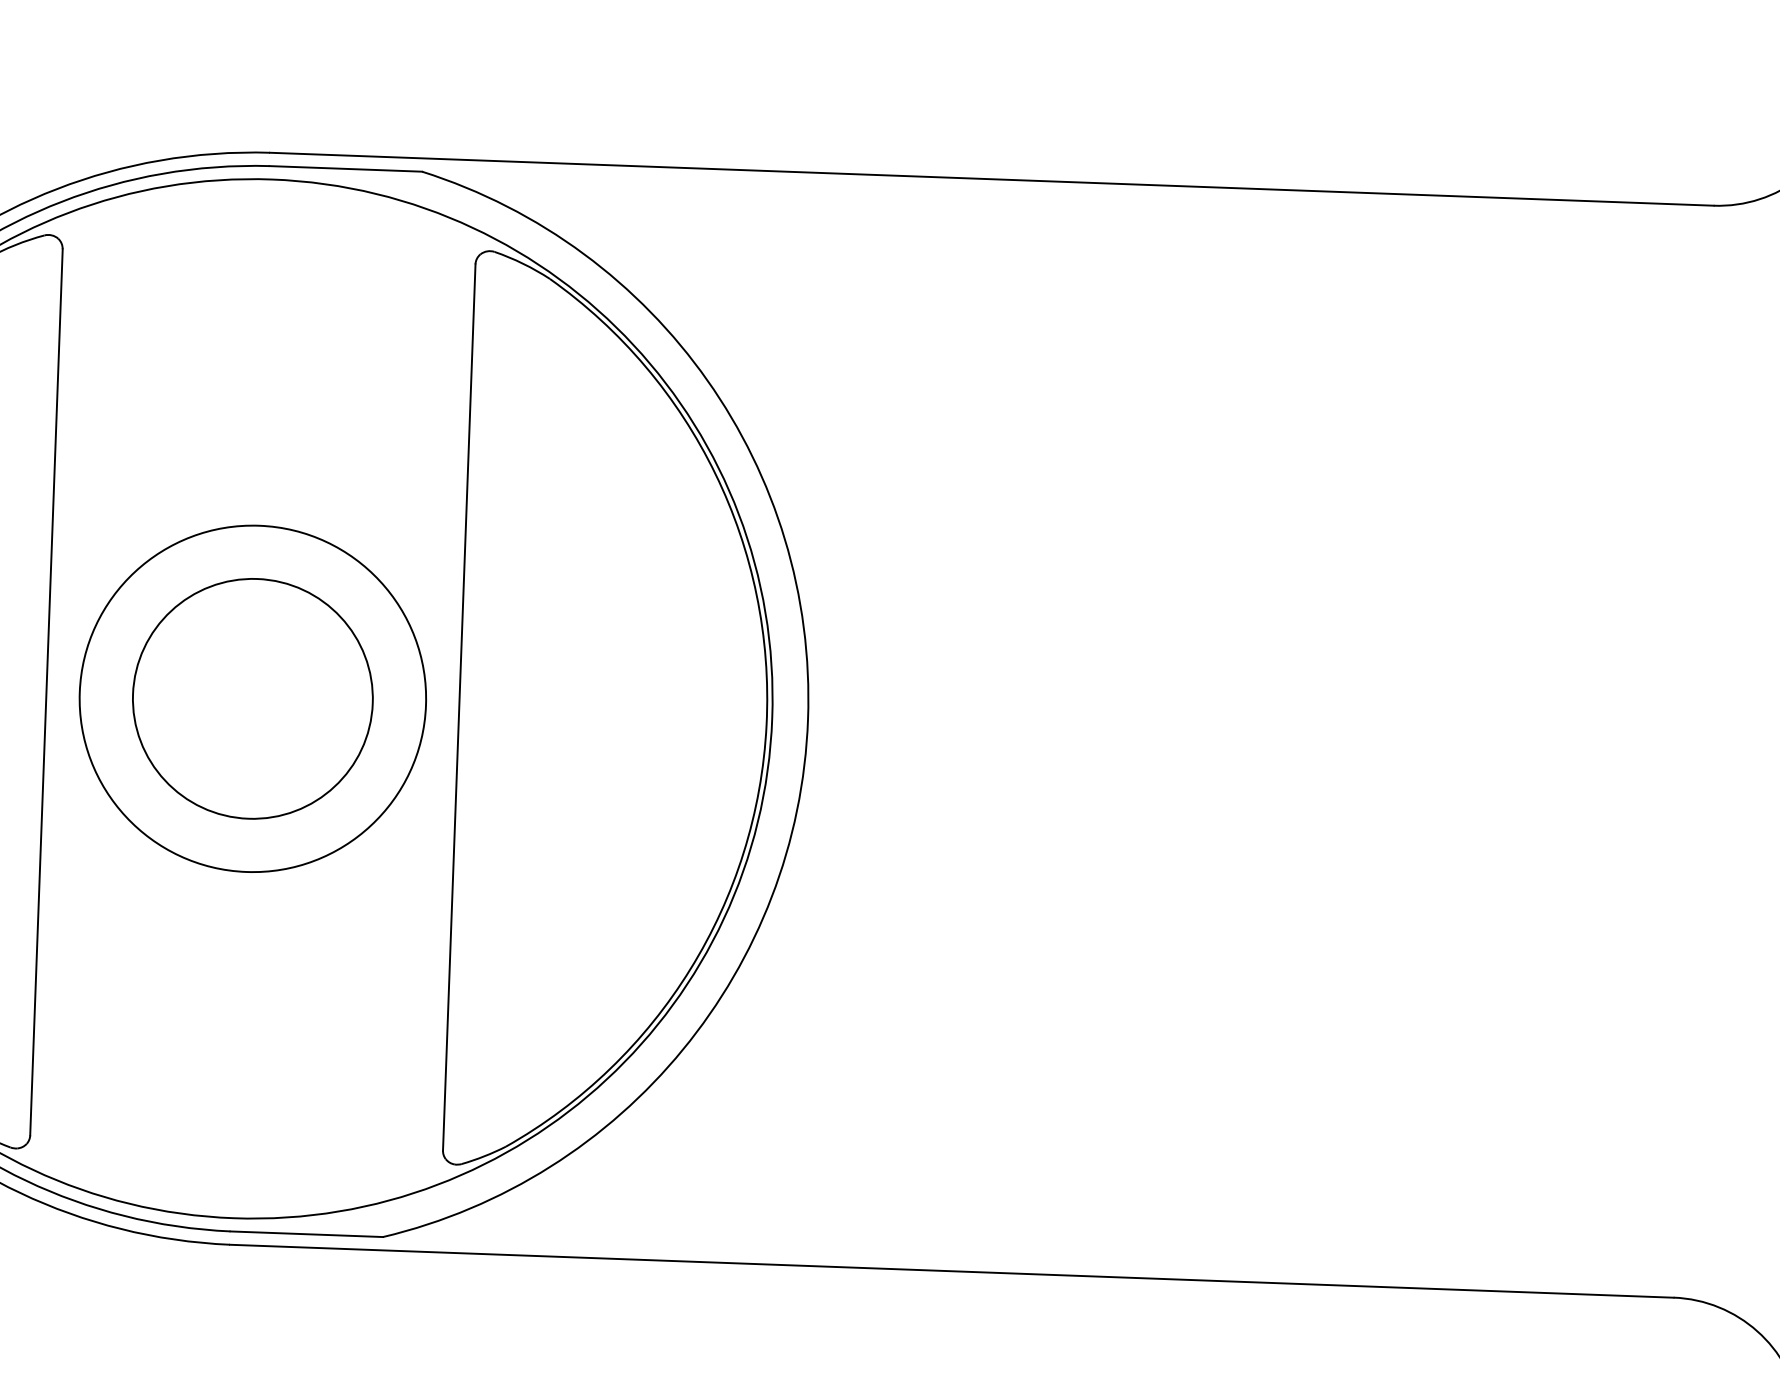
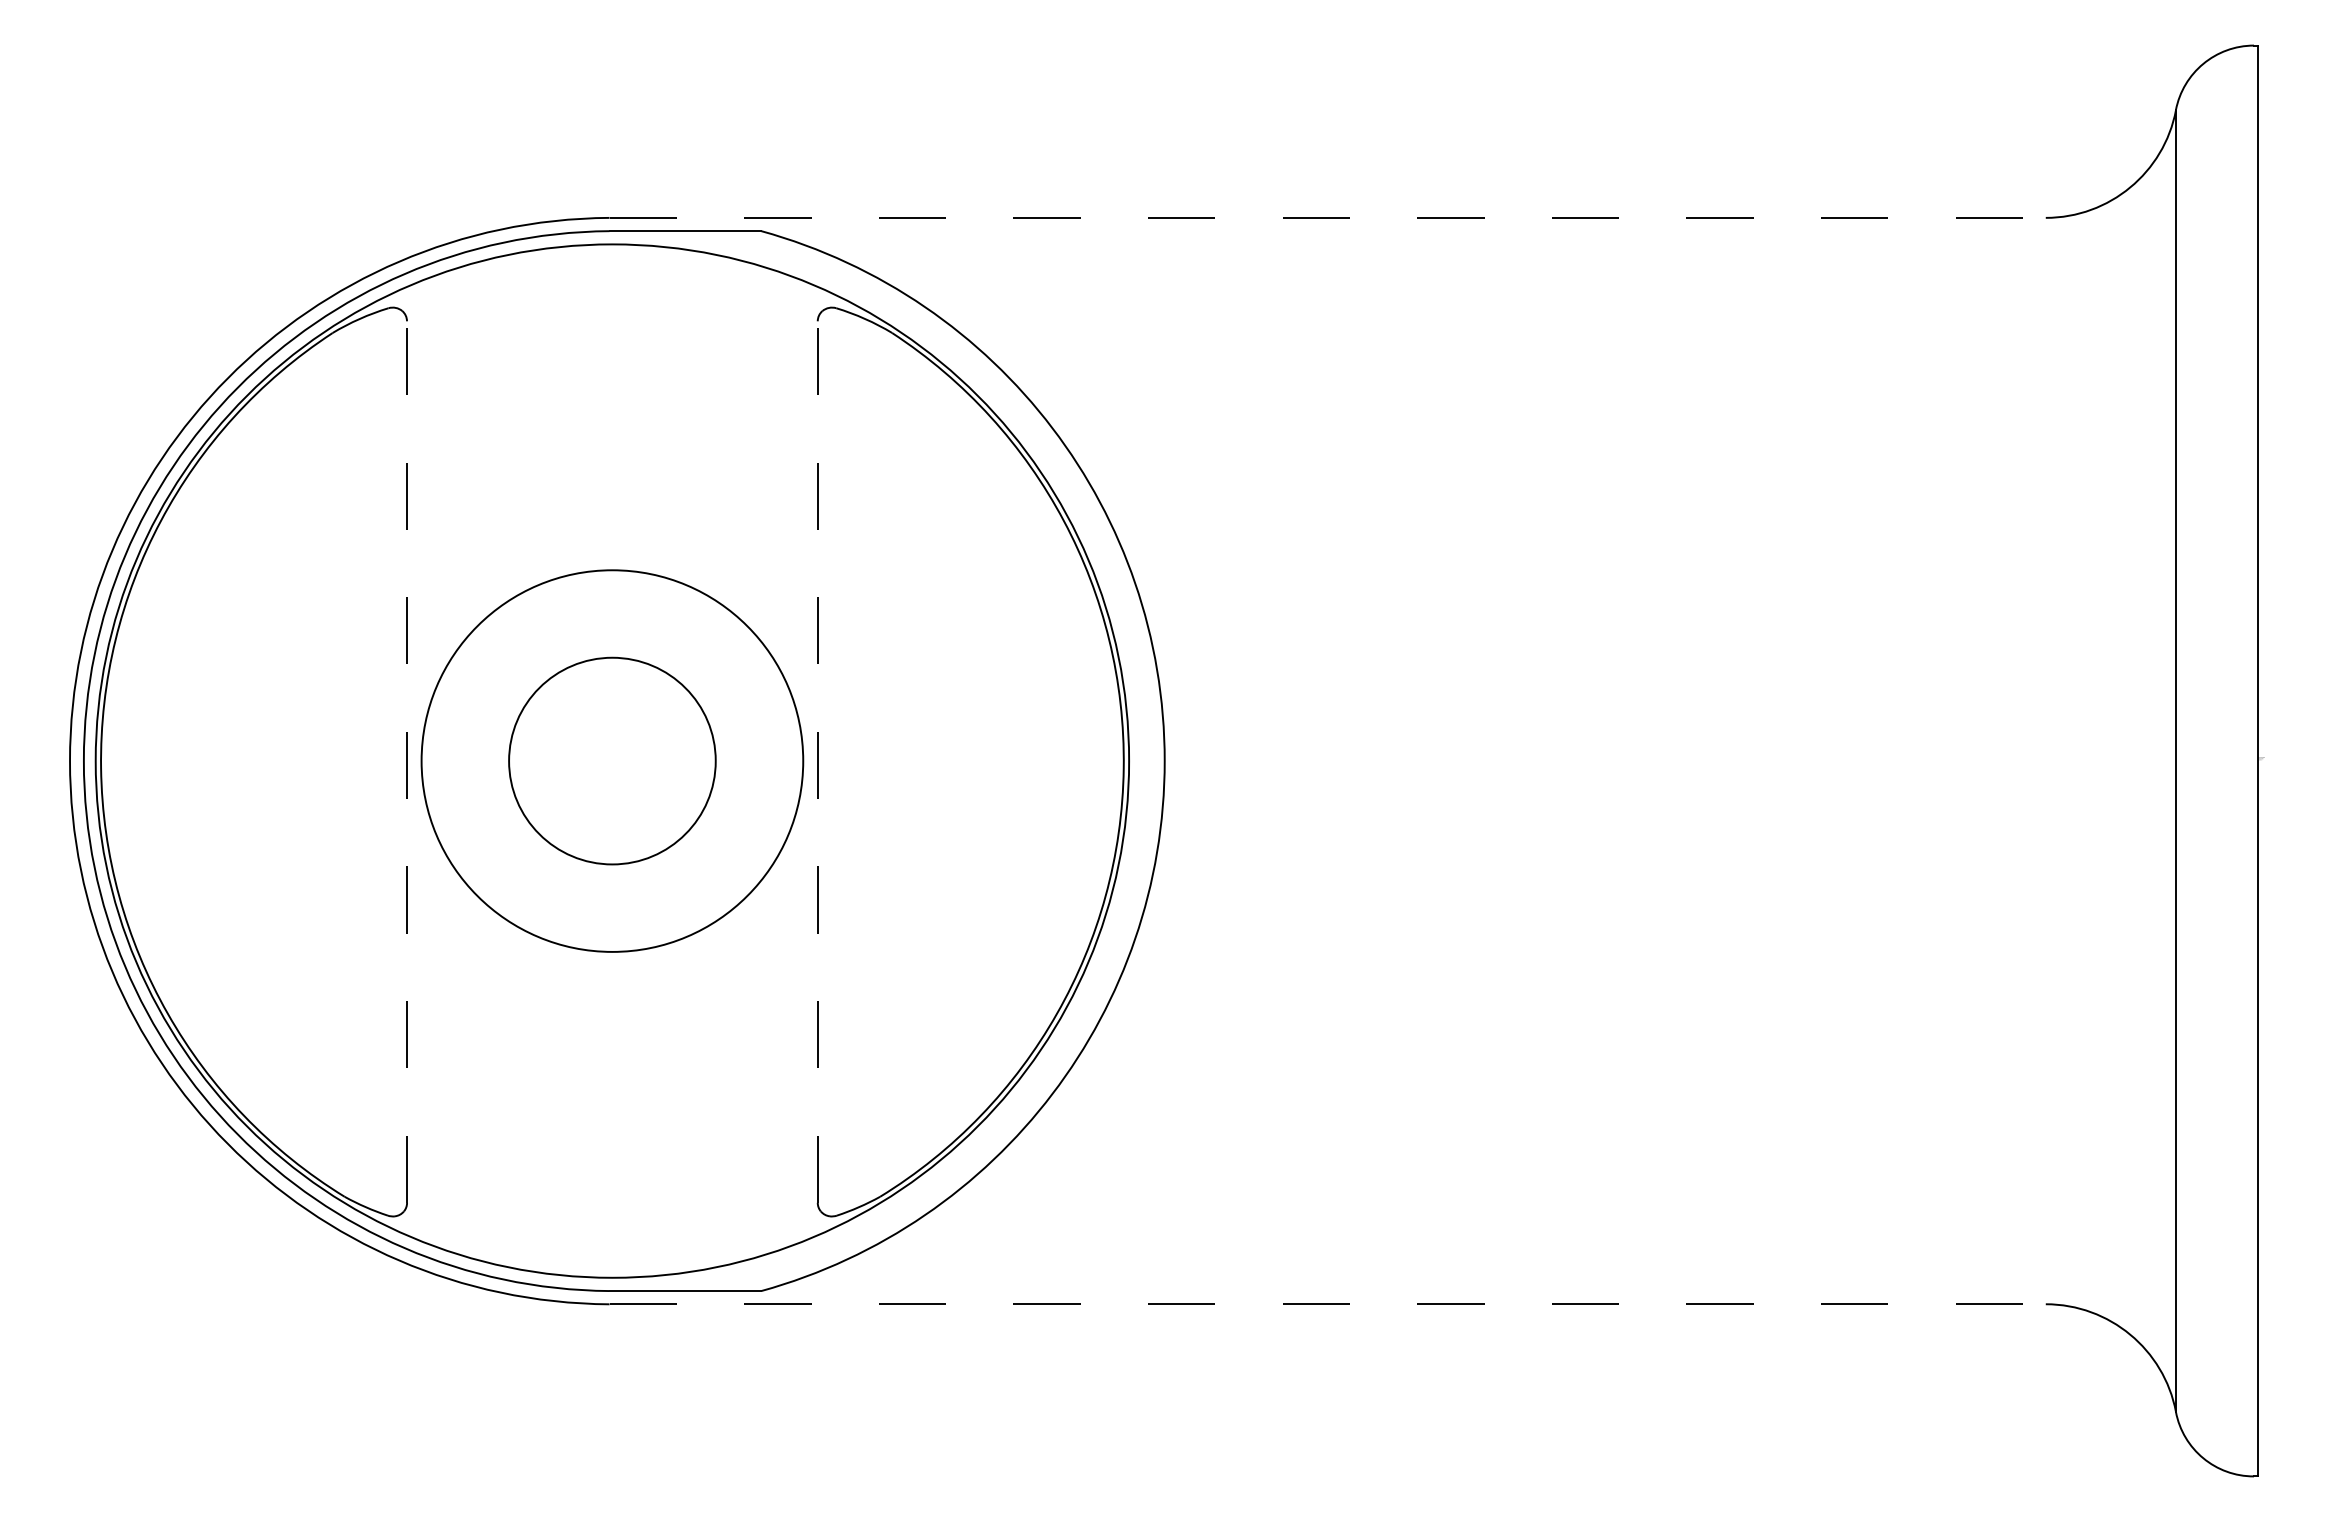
line: (992, 178) -> (1328, 217), solid -> dashed
line: (46, 692) -> (407, 762), solid -> dashed
circle: (253, 698) -> (612, 760), size x0.6
circle: (253, 698) -> (612, 760), size x1.6
line: (458, 707) -> (817, 762), solid -> dashed
line: (952, 1271) -> (1328, 1304), solid -> dashed

